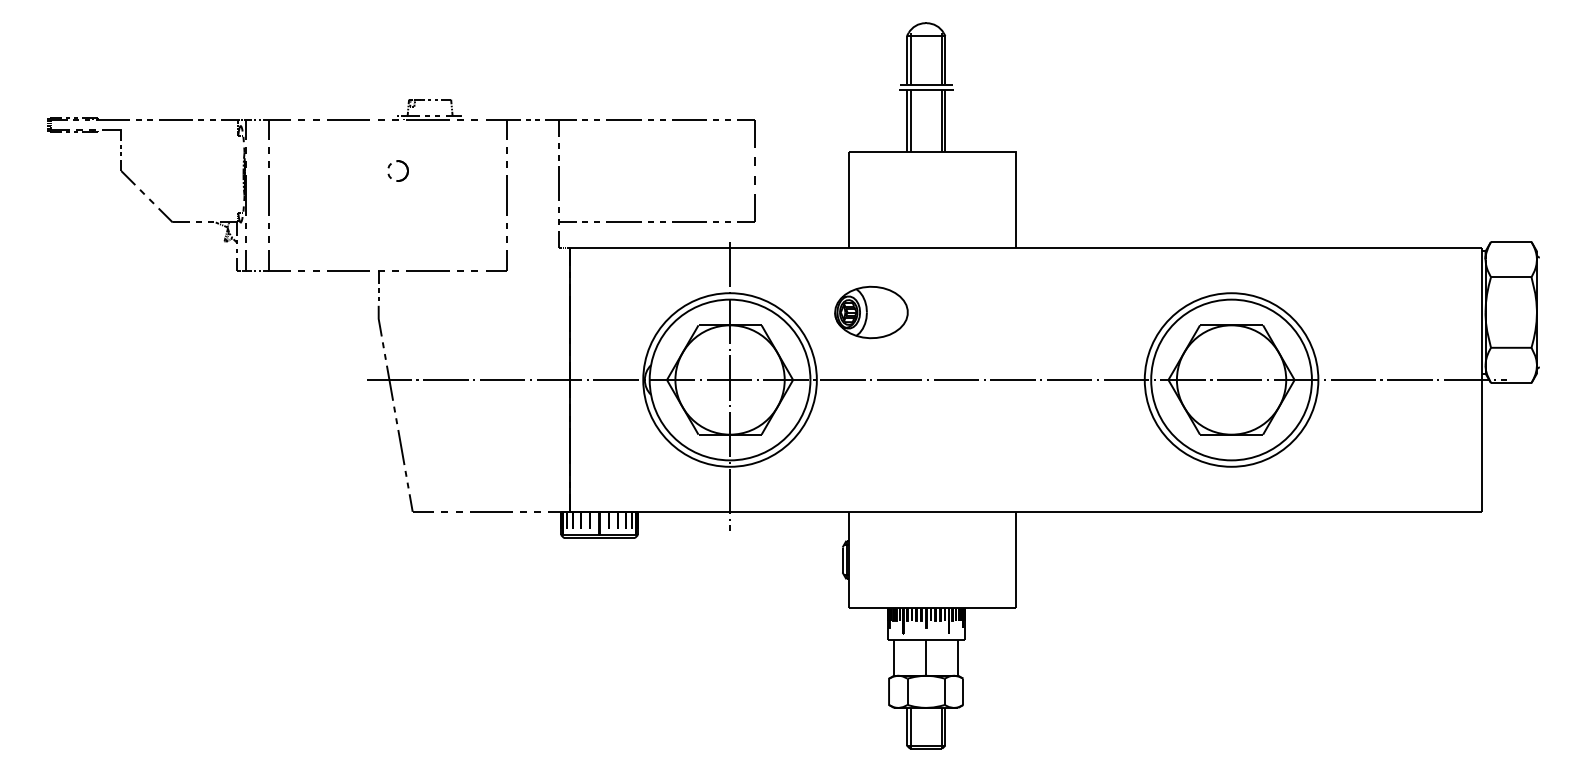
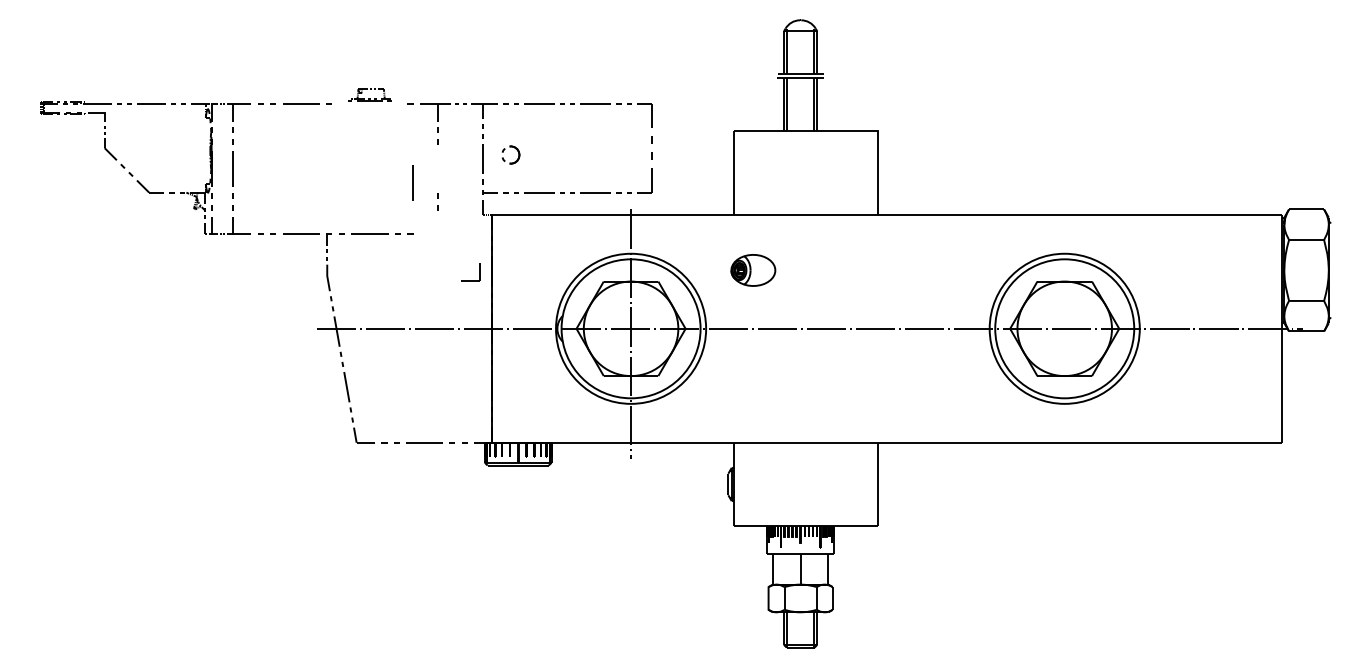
part: (427, 109) -> (369, 94), size x0.7
part: (397, 162) -> (510, 147), moved
line: (506, 195) -> (411, 183), moved
part: (506, 260) -> (479, 272), moved
part: (871, 312) -> (753, 270), size x0.7

